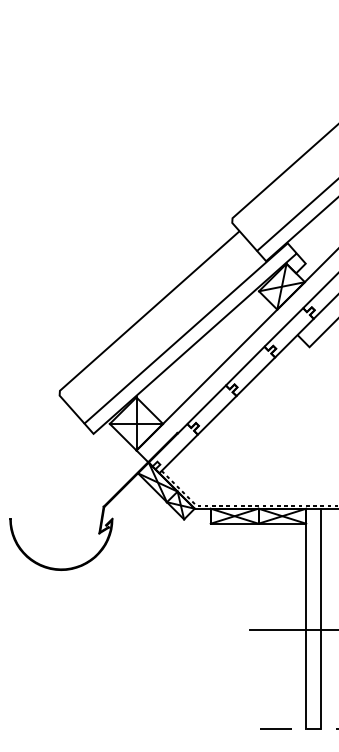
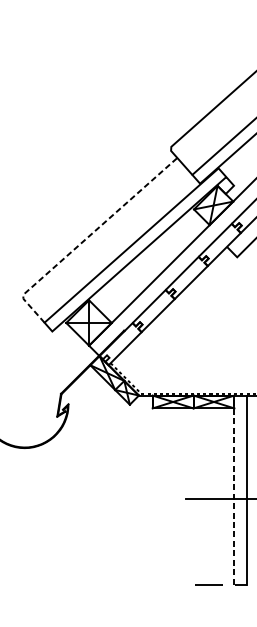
line: (133, 325) -> (86, 238), solid -> dashed
line: (306, 618) -> (234, 489), solid -> dashed

